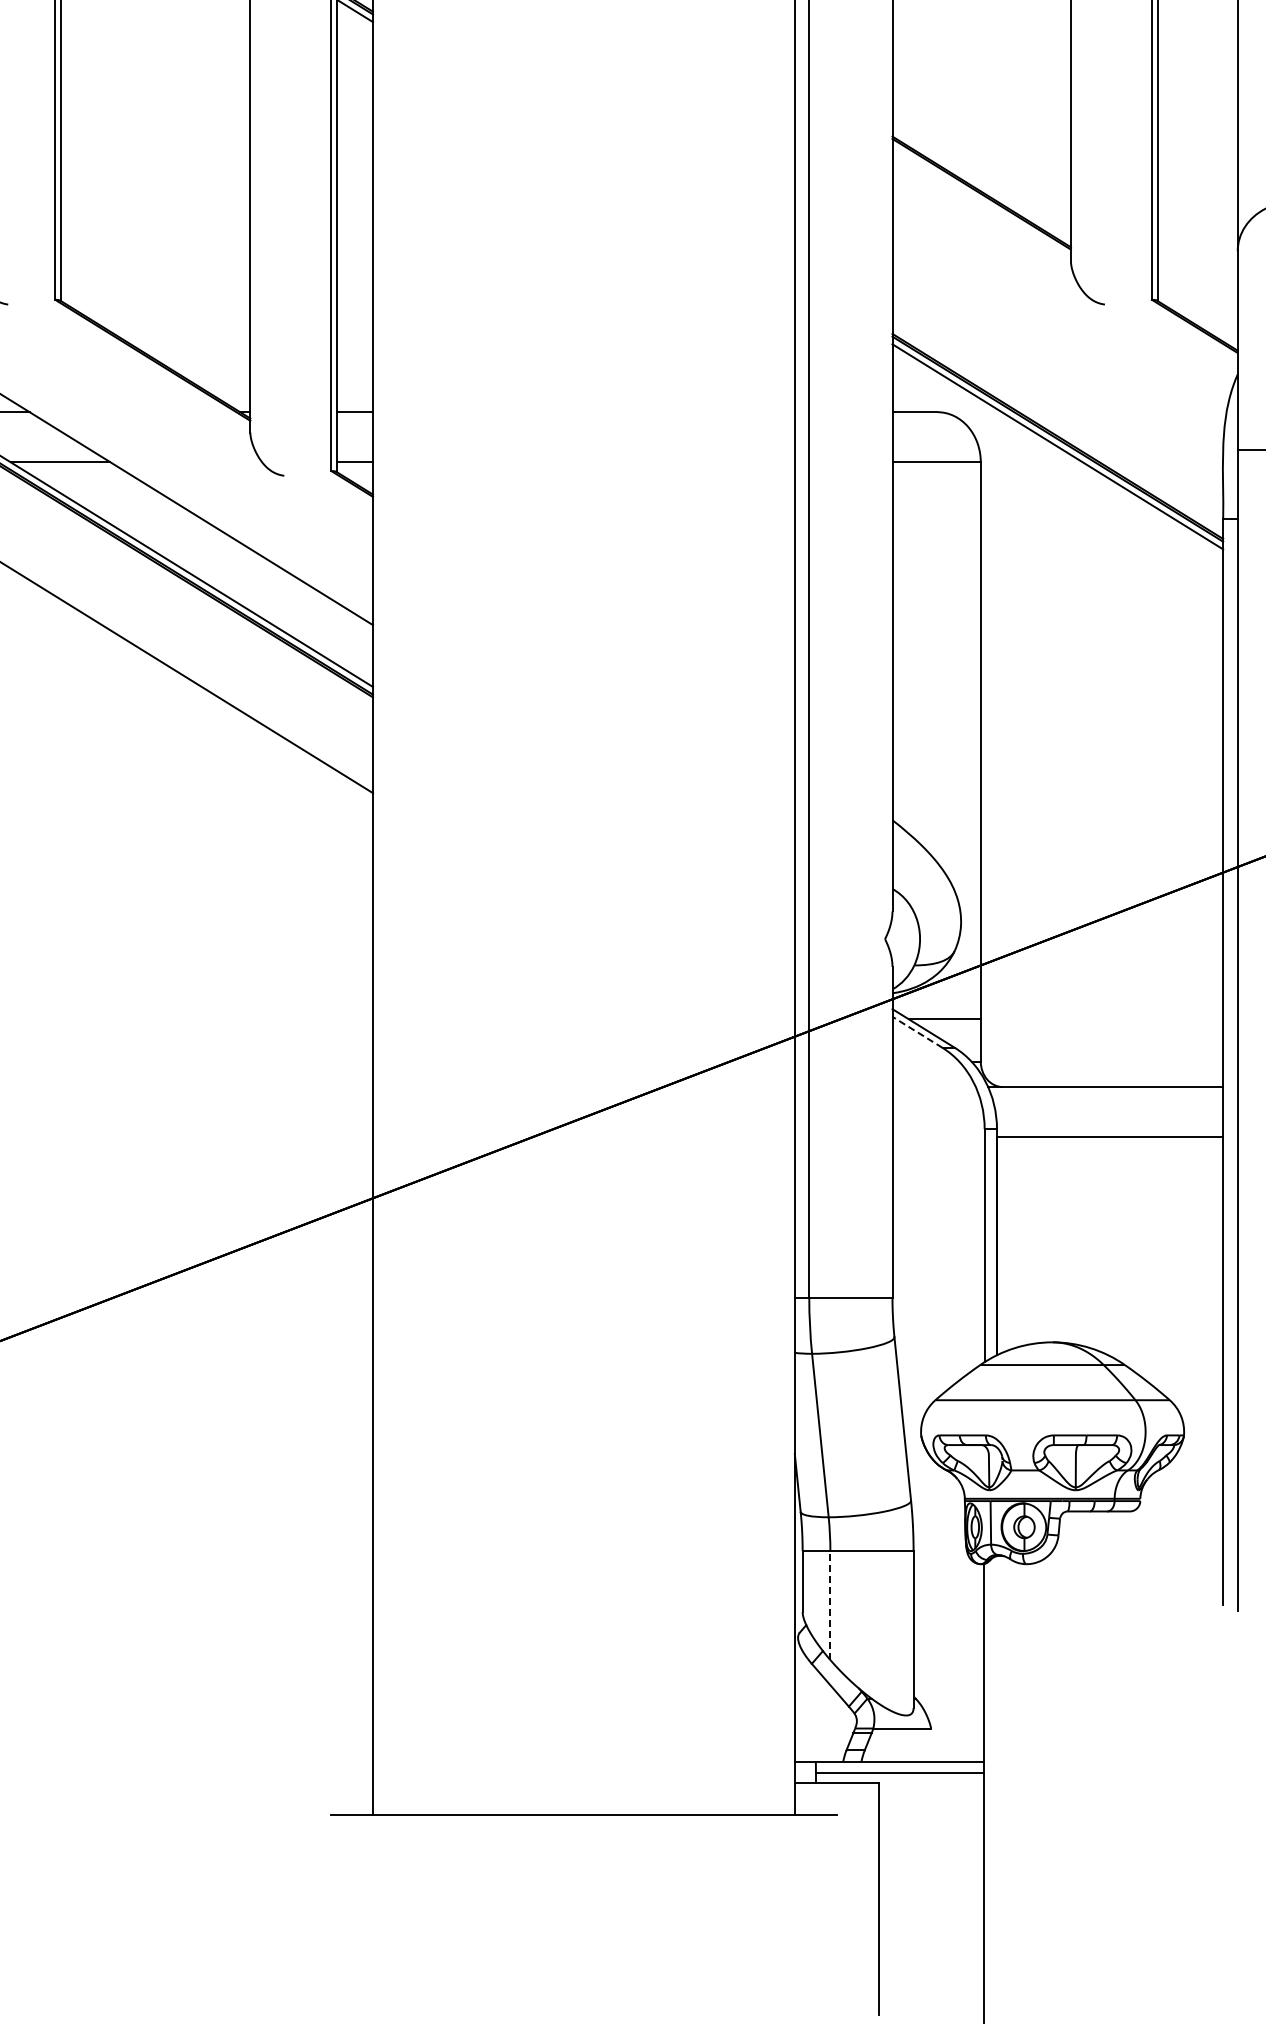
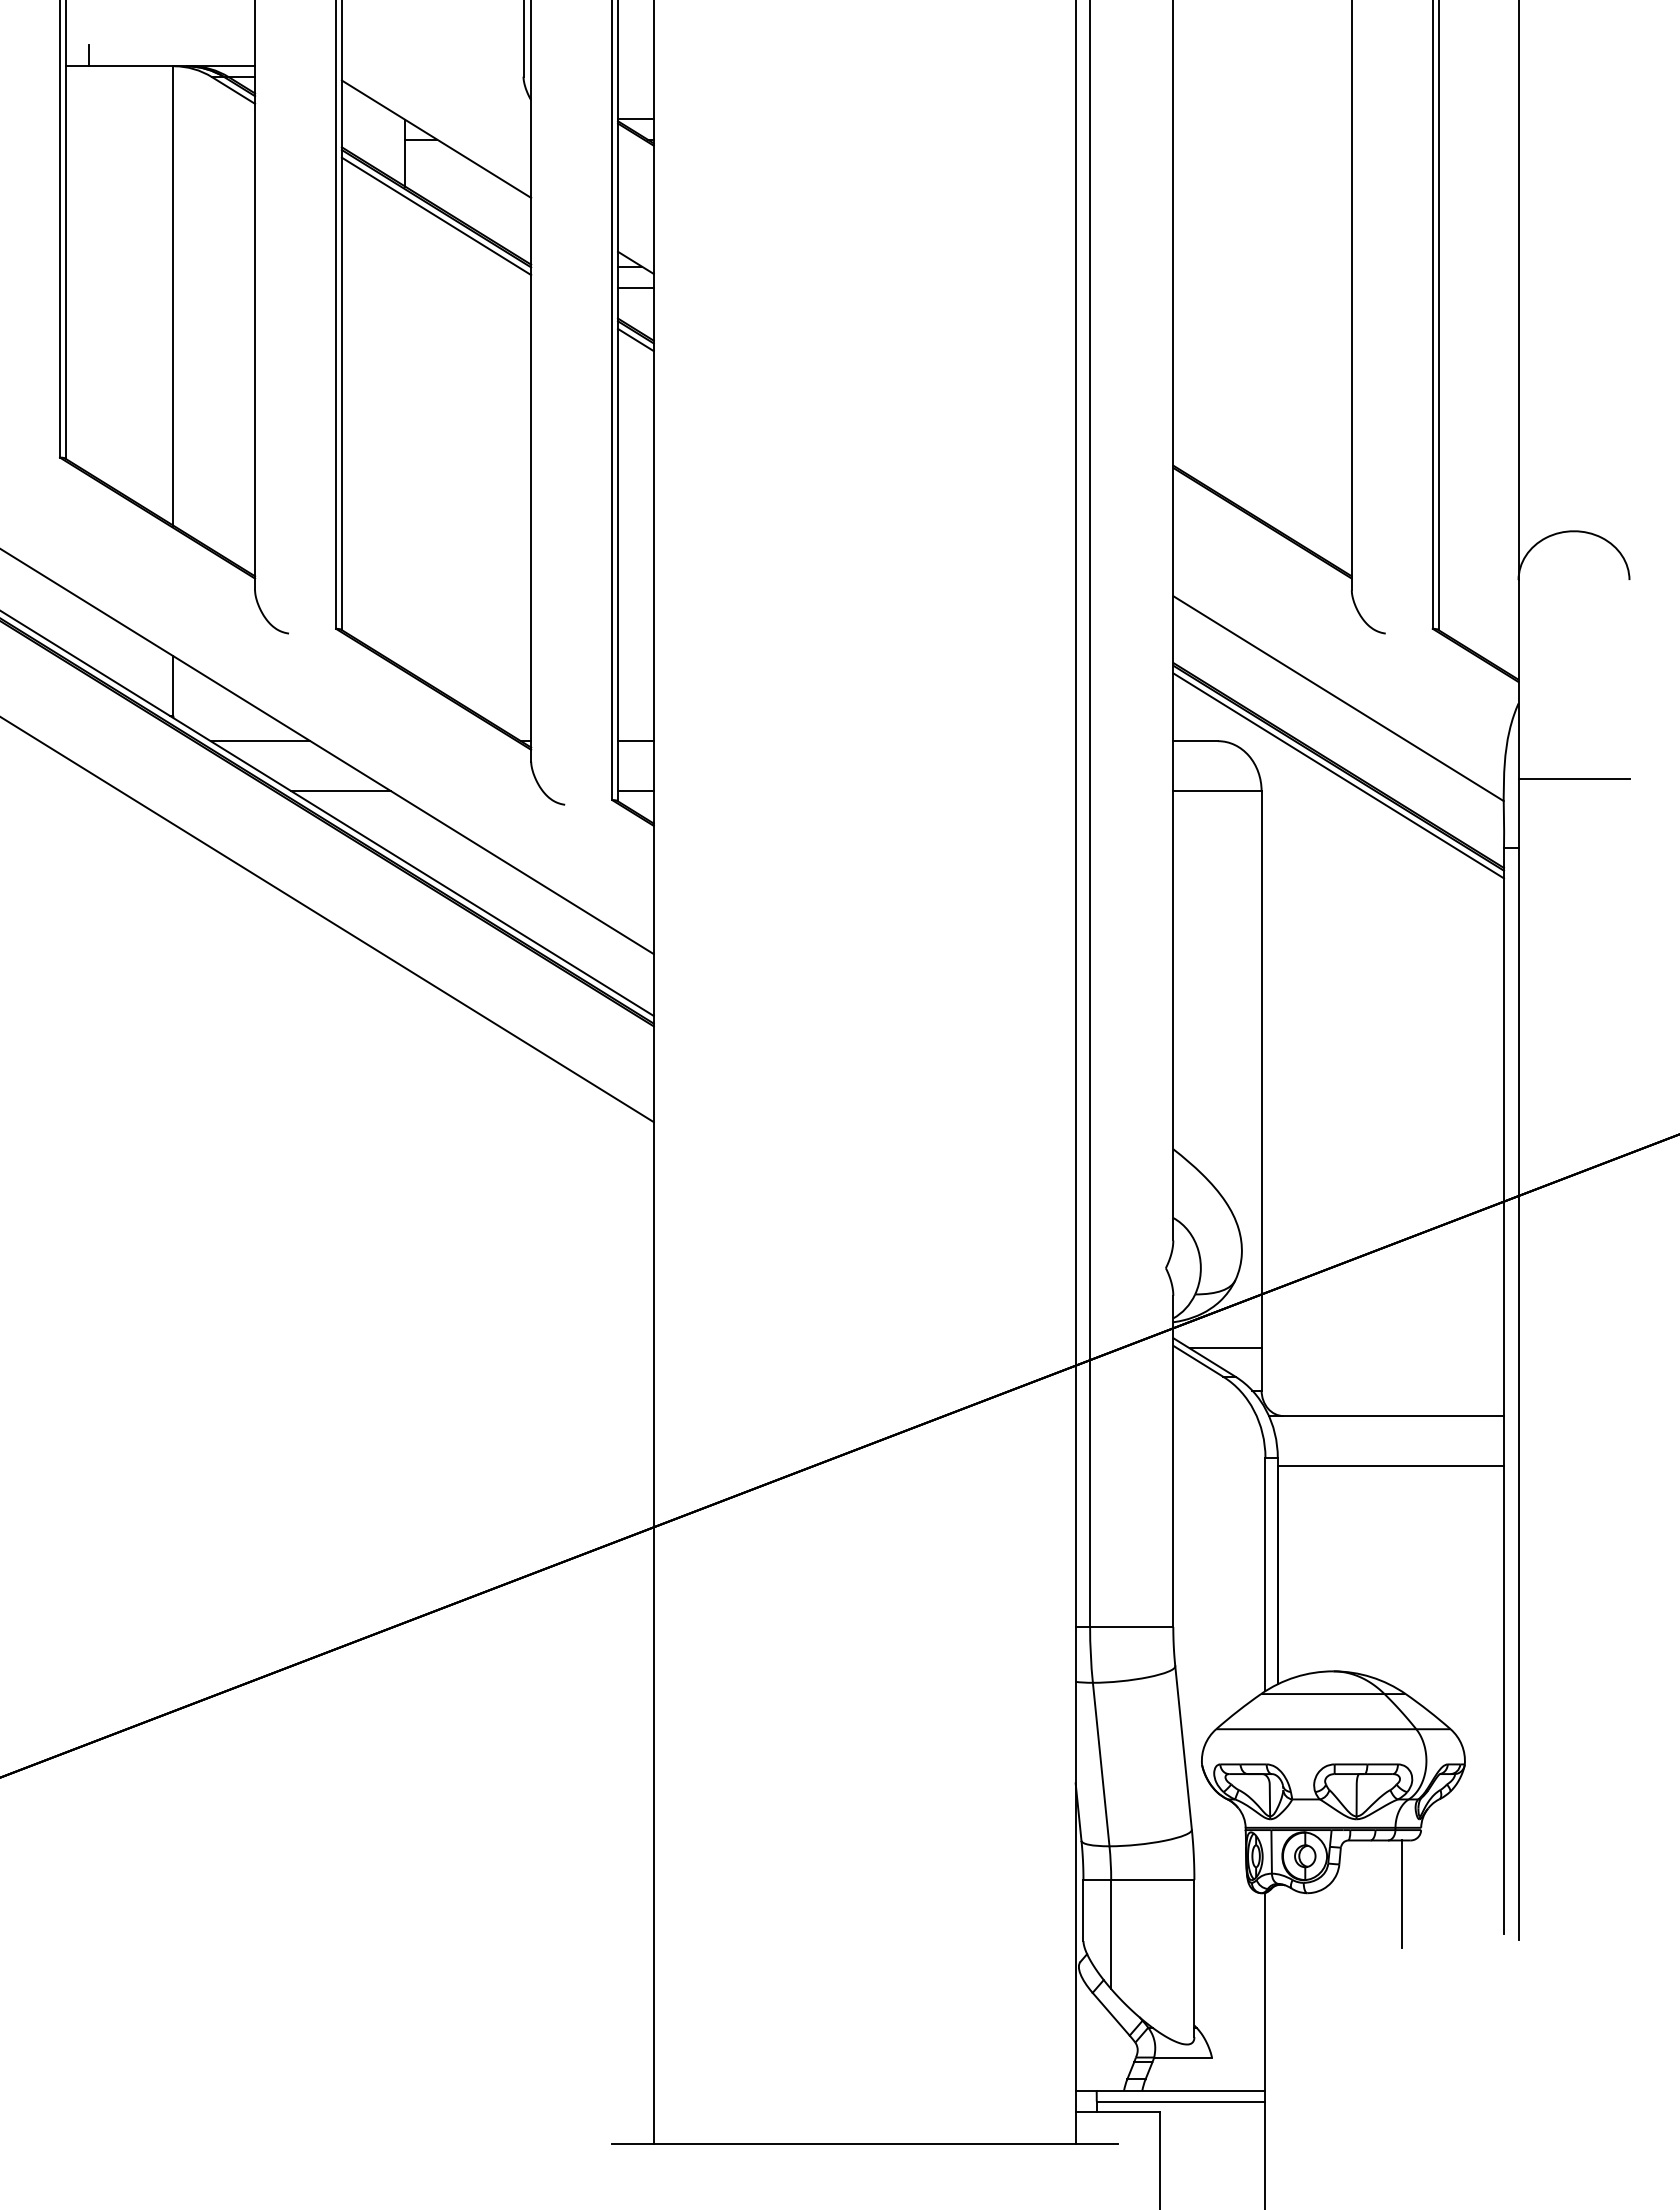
line: (1057, 369) -> (1338, 698), added
line: (916, 1032) -> (1197, 1361), dashed -> solid
line: (1120, 1565) -> (1401, 1894), added
line: (830, 1605) -> (1111, 1934), dashed -> solid

